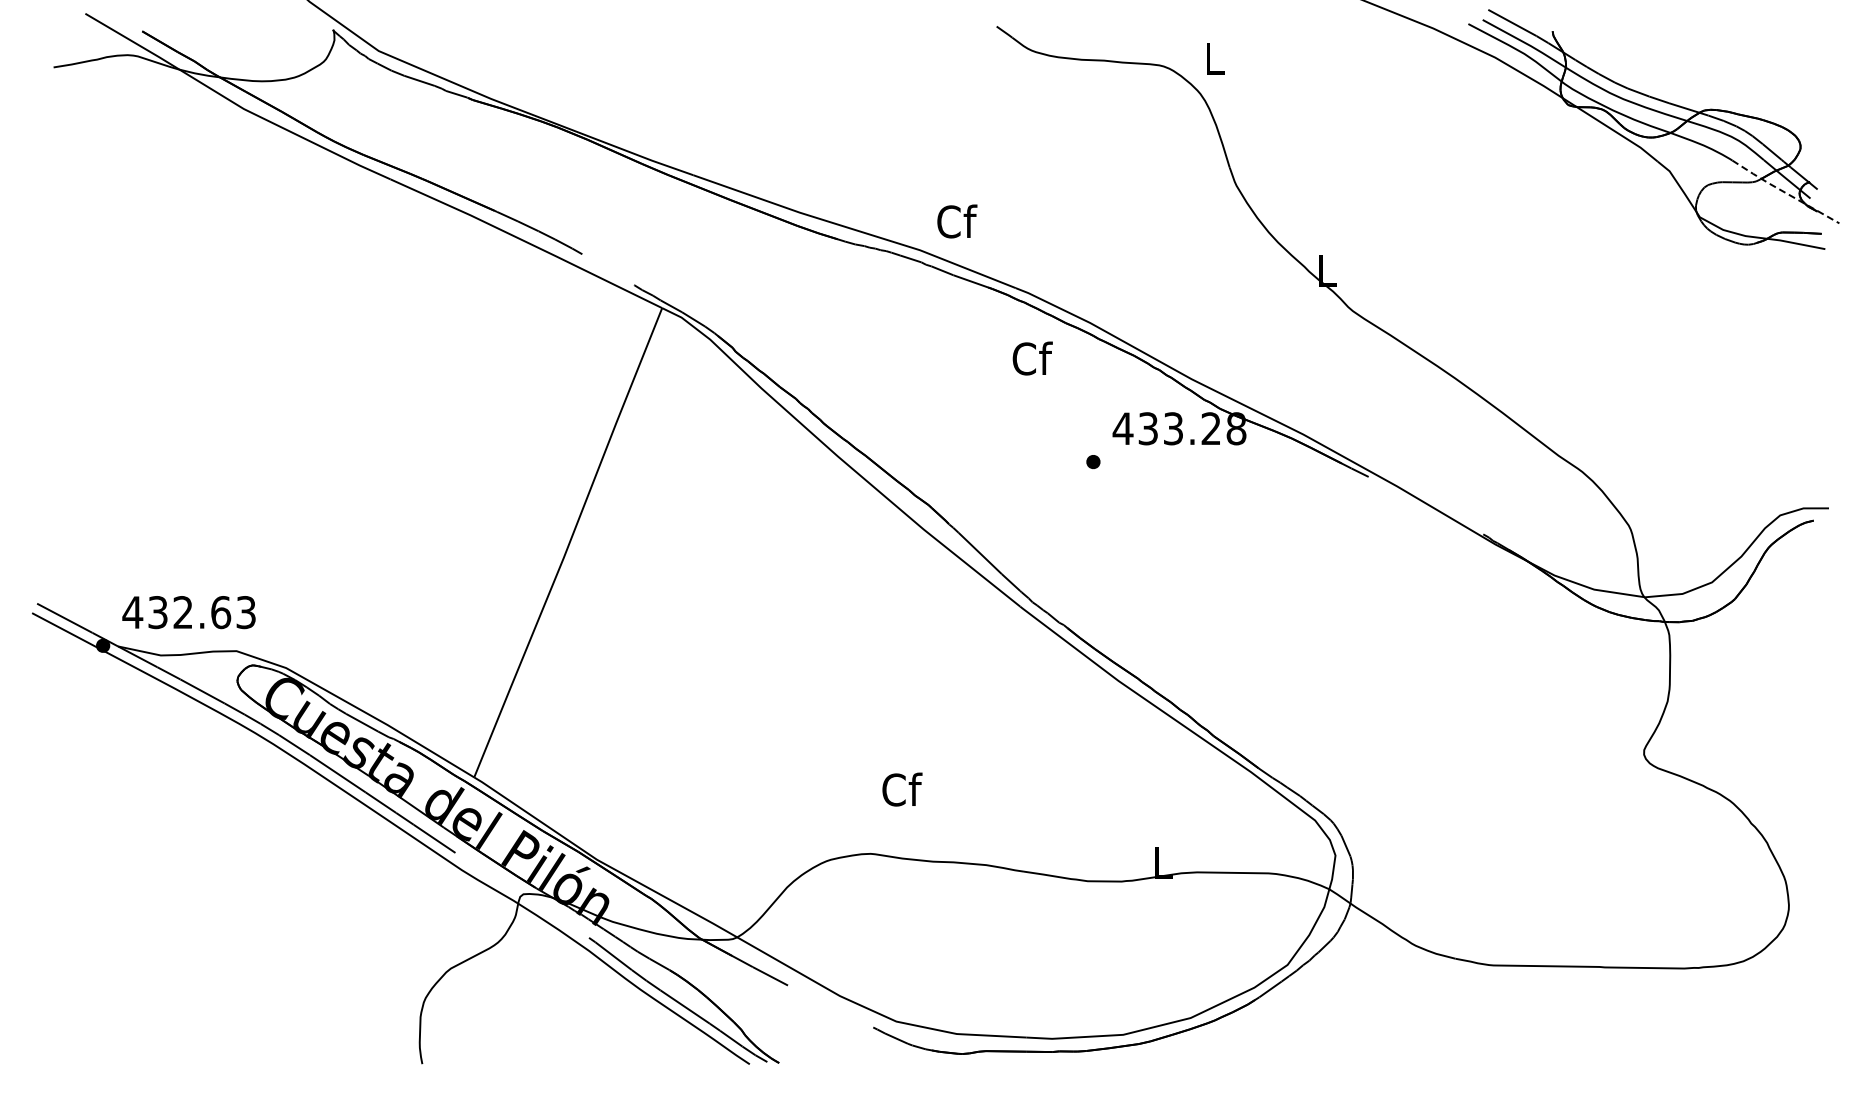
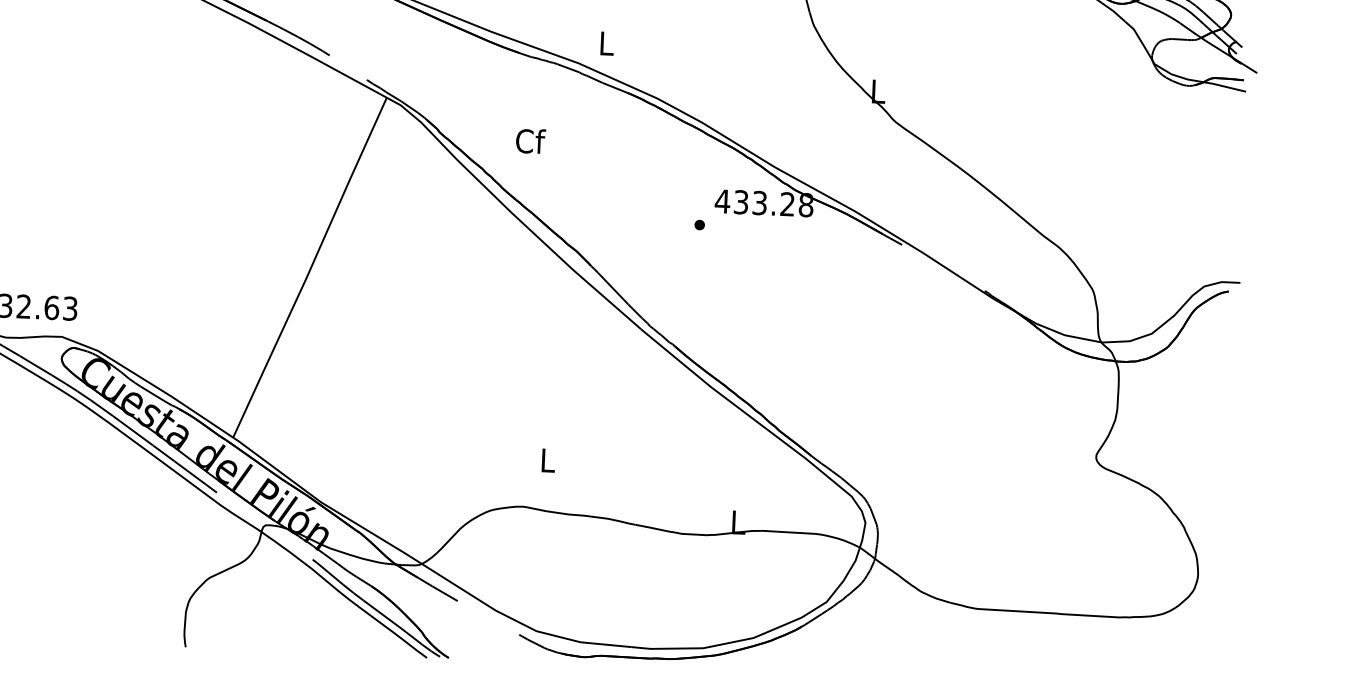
line: (1784, 192) -> (1217, 48), dashed -> solid
text: (957, 221) -> (607, 43), Cf -> L
text: (1032, 358) -> (530, 141), moved
text: (902, 789) -> (548, 460), Cf -> L

